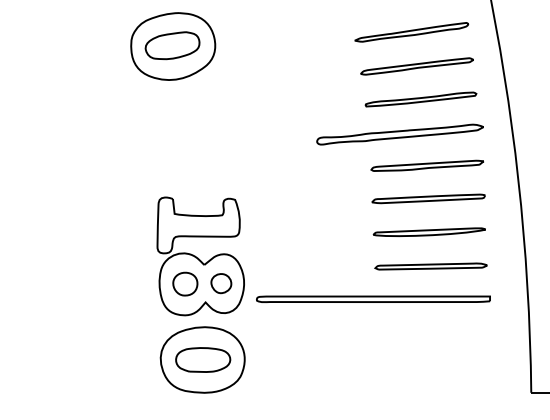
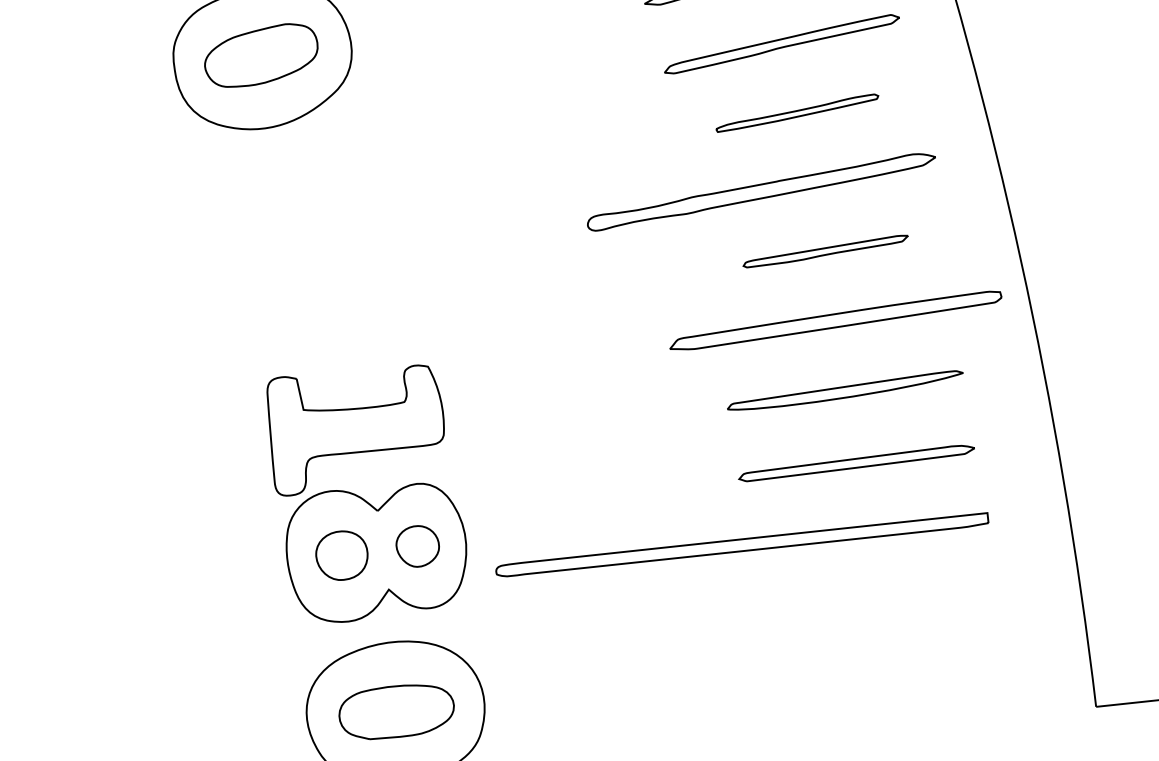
part: (420, 99) -> (796, 113), size x0.7
part: (426, 165) -> (823, 251), size x0.7
part: (428, 198) -> (835, 320), size x1.4

